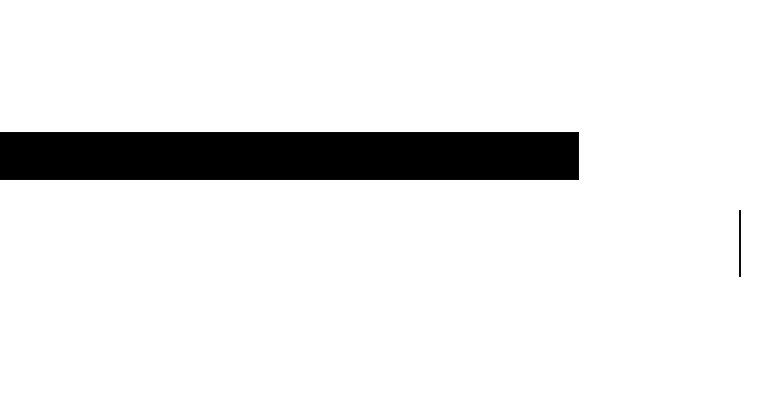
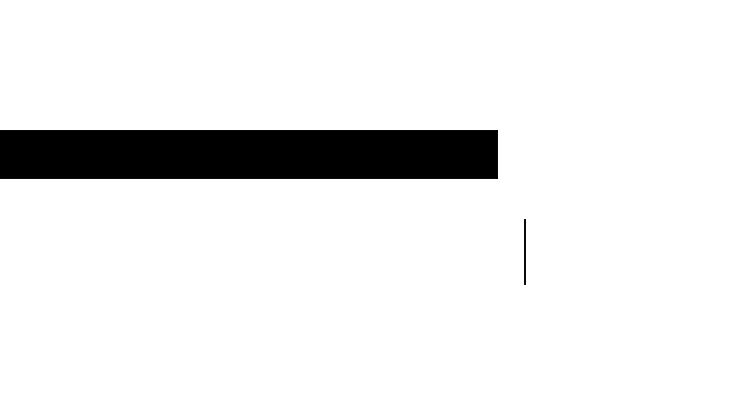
line: (739, 243) -> (524, 251), moved

